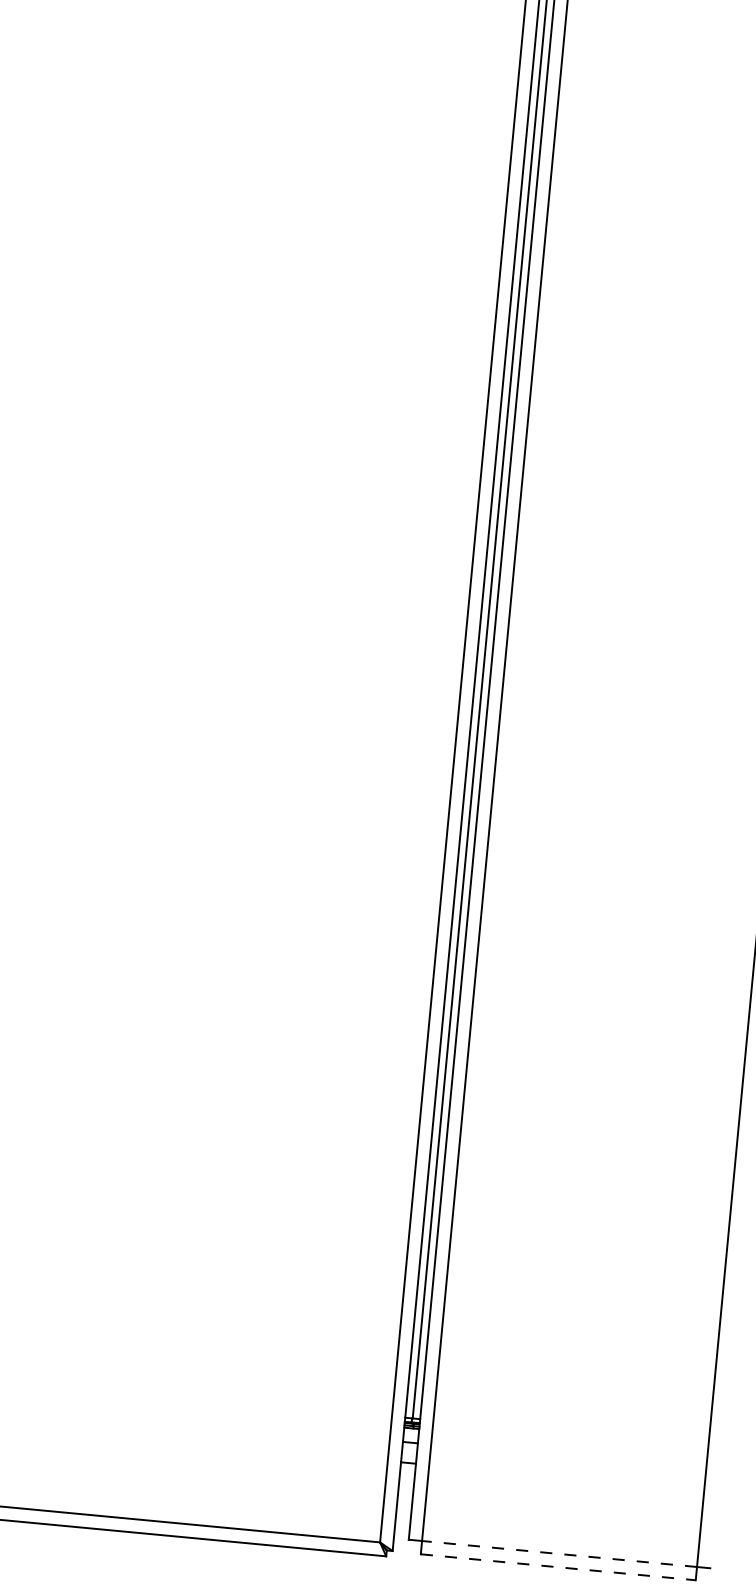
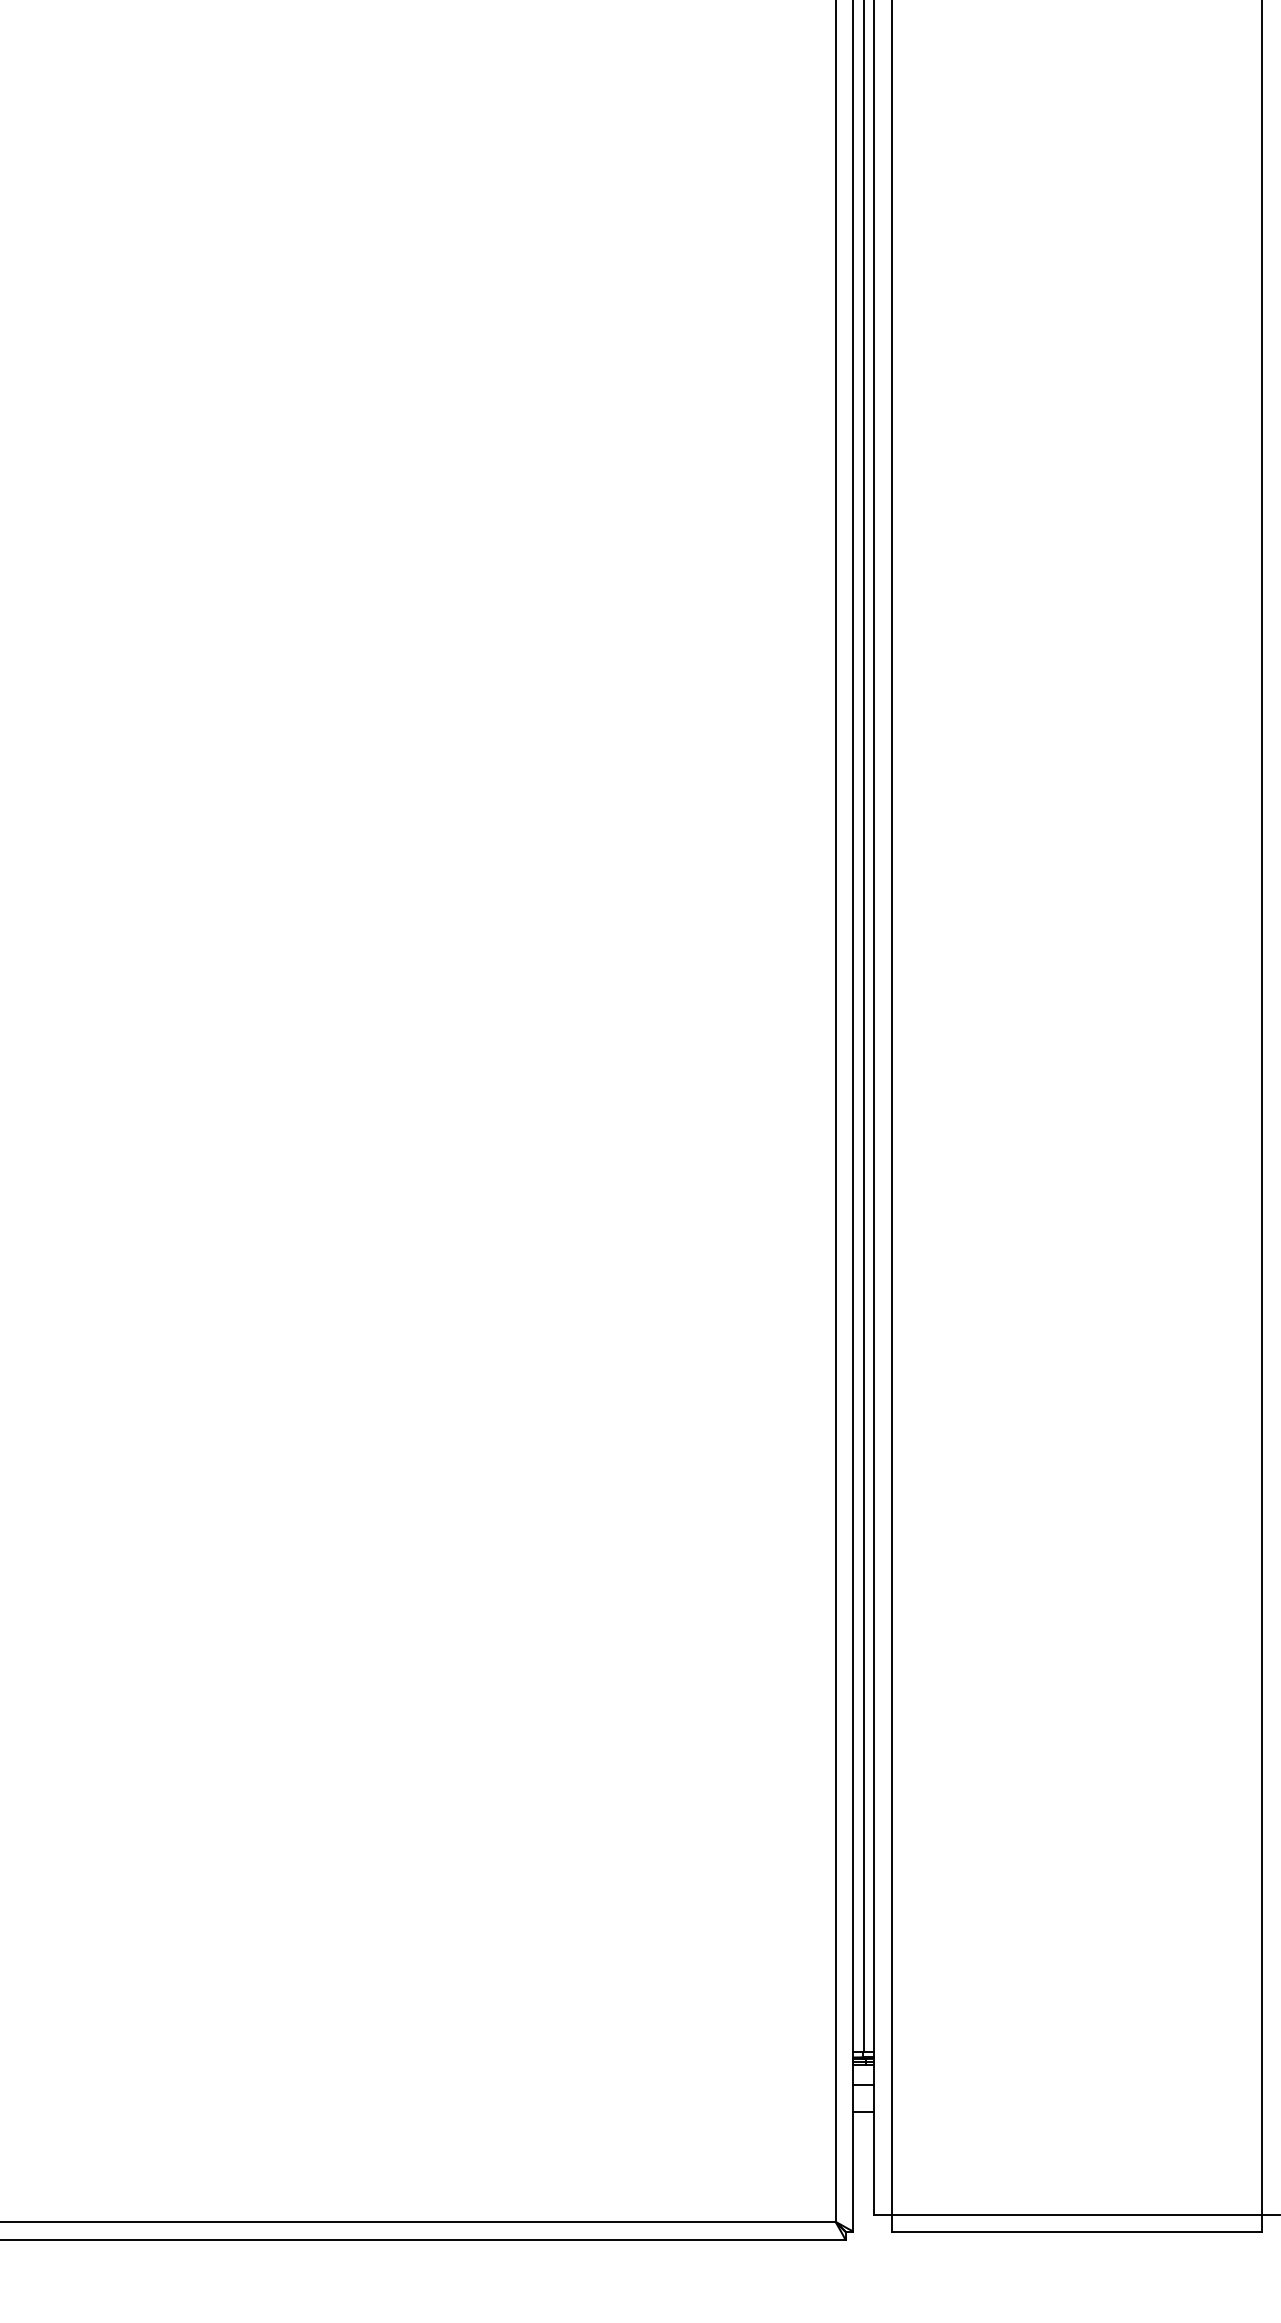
line: (559, 1553) -> (1076, 2214), dashed -> solid
line: (558, 1567) -> (1077, 2232), dashed -> solid

